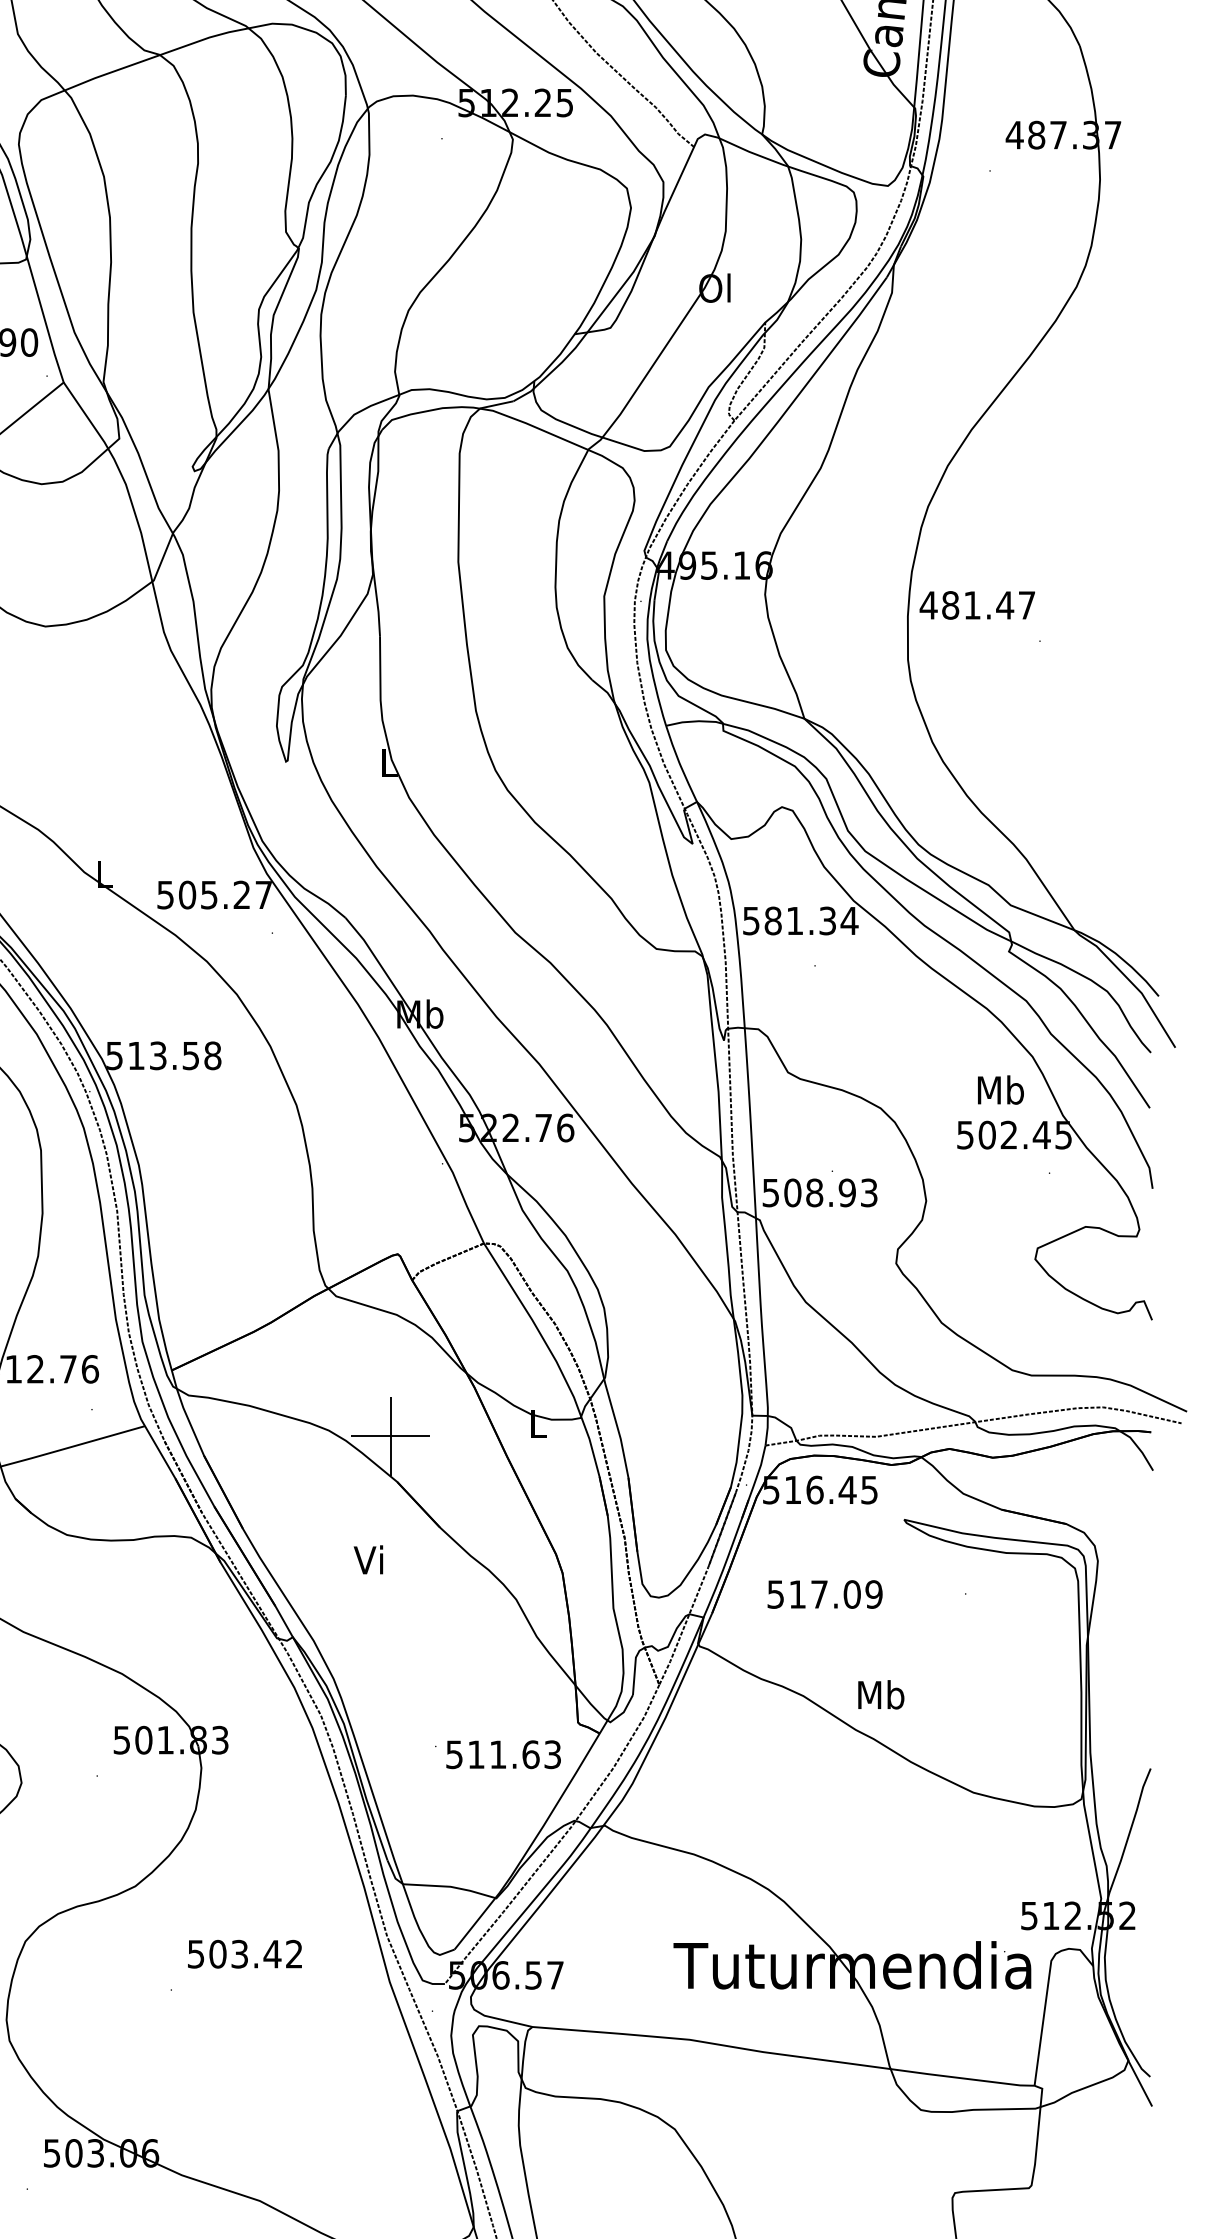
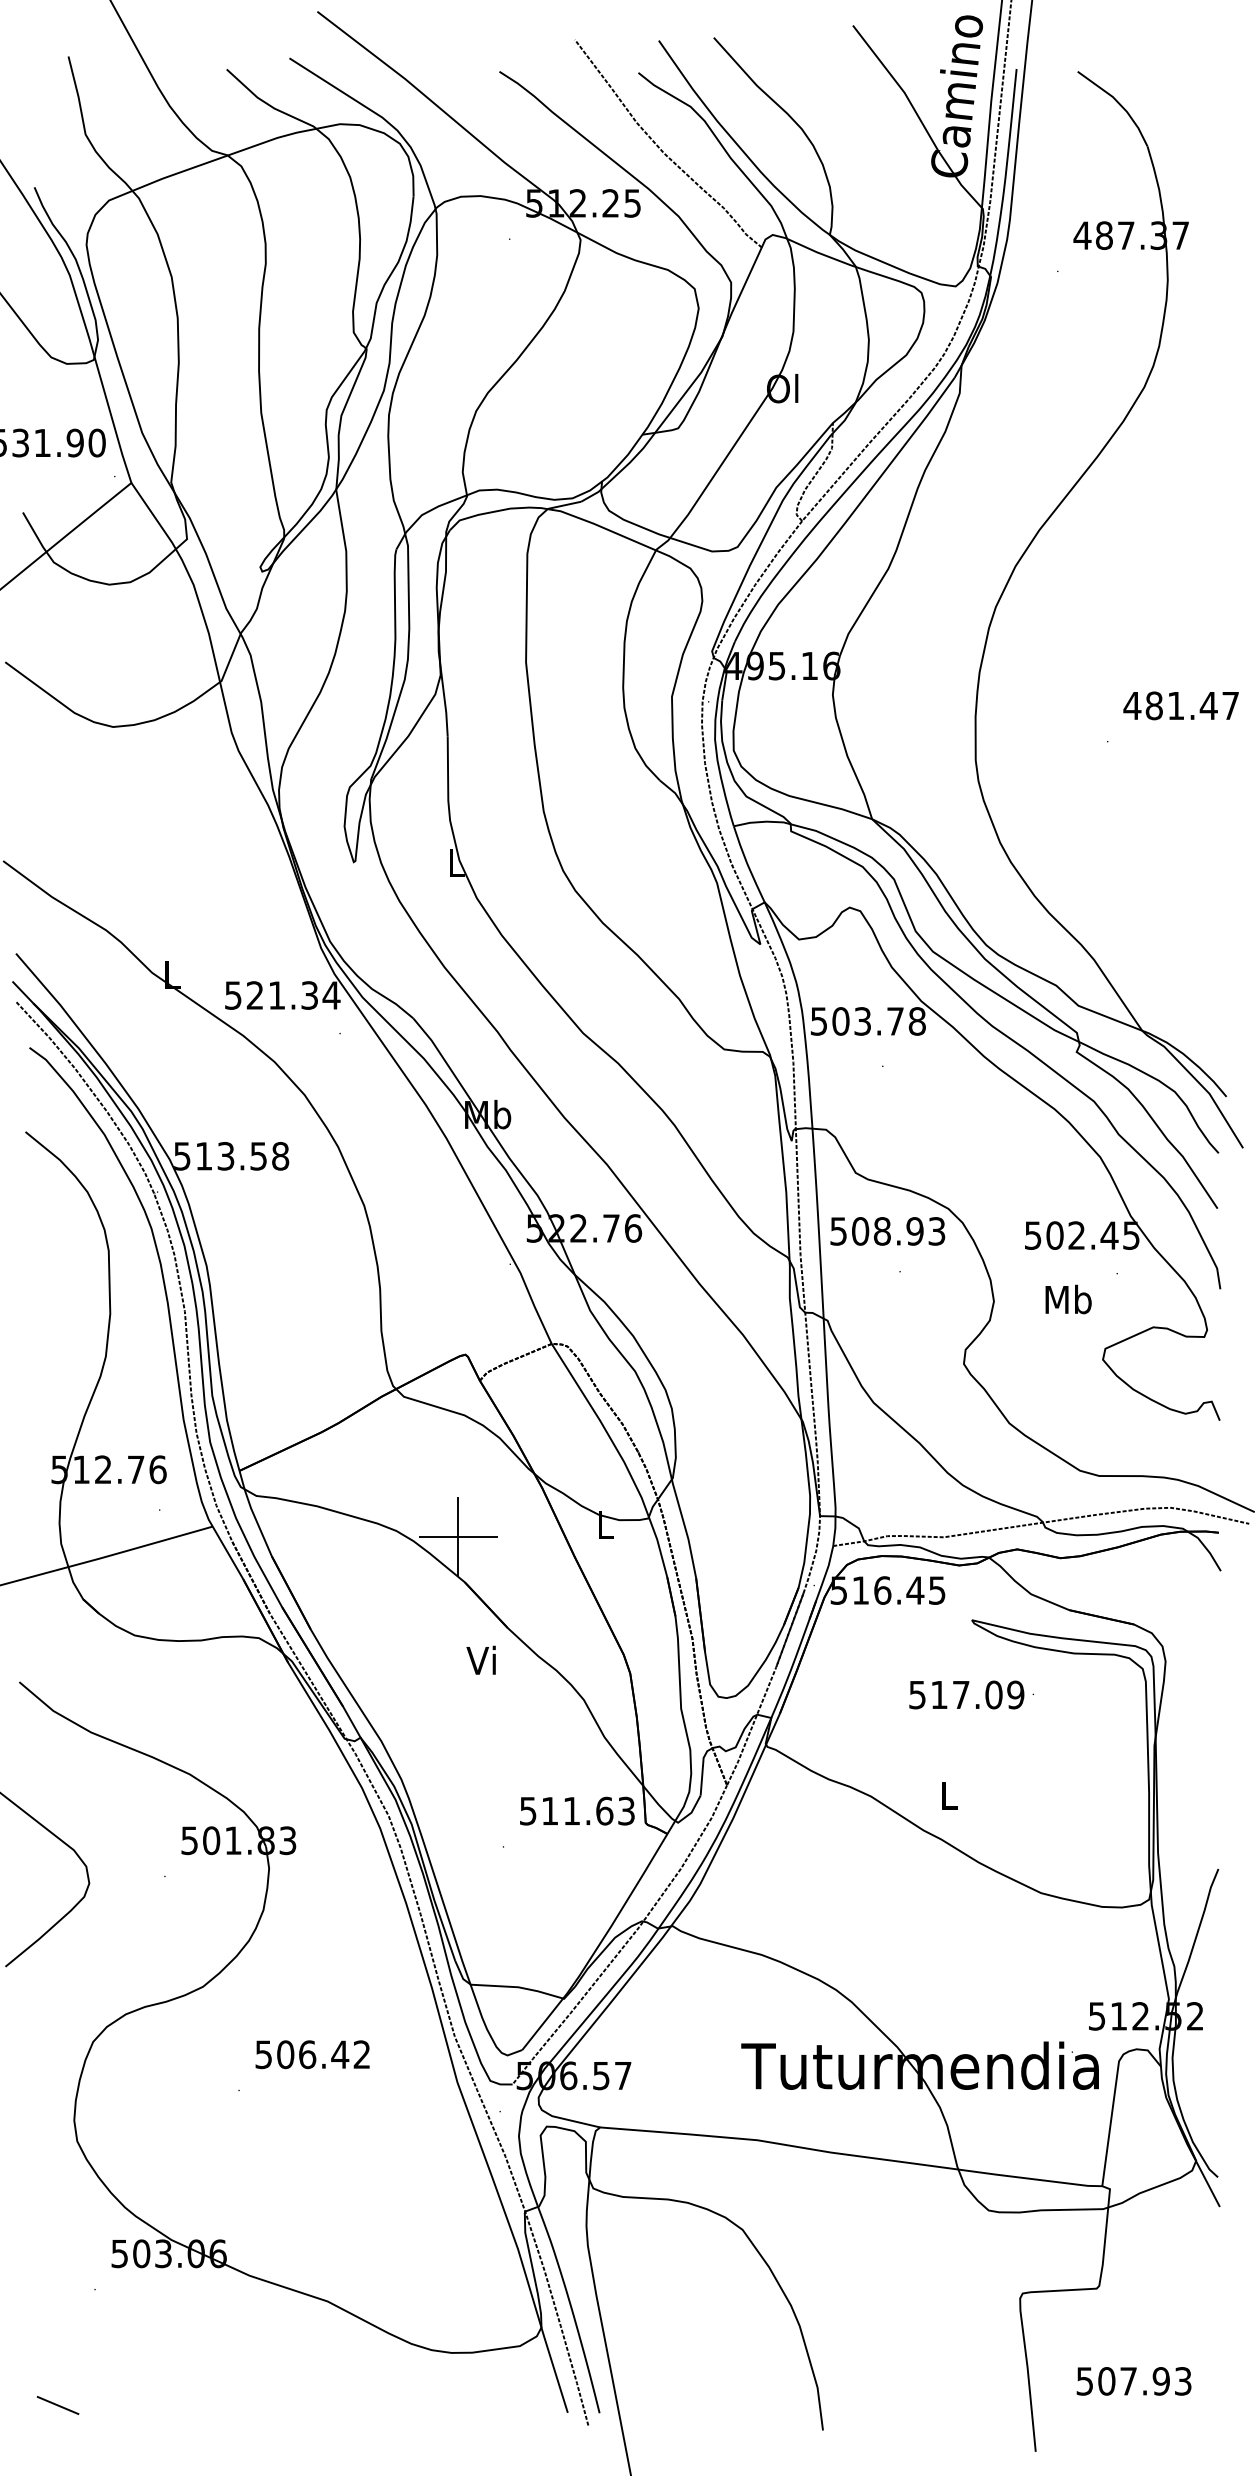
text: (976, 605) -> (1180, 705), moved
text: (225, 895) -> (293, 995), 505.27 -> 521.34
text: (811, 921) -> (879, 1021), 581.34 -> 503.78
text: (1000, 1090) -> (1068, 1299), moved
text: (819, 1193) -> (887, 1231), moved
text: (367, 1559) -> (480, 1659), moved
text: (824, 1594) -> (966, 1694), moved
text: (881, 1694) -> (949, 1794), Mb -> L
text: (503, 1754) -> (577, 1810), moved
text: (239, 1954) -> (307, 2054), 503.42 -> 506.42

